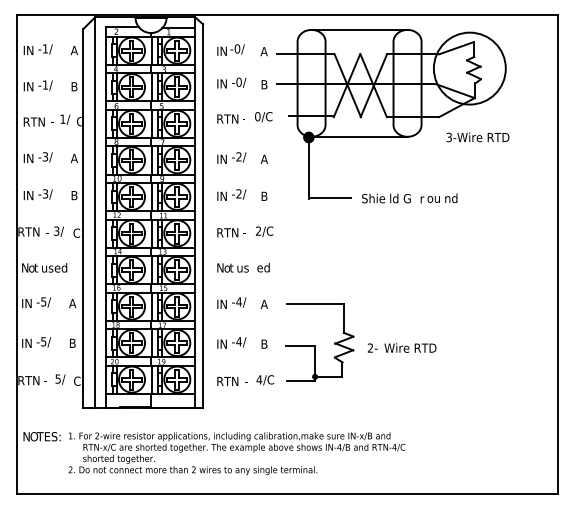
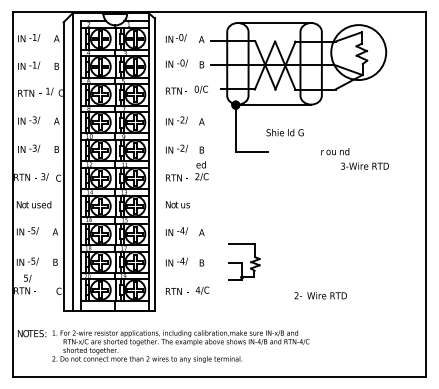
text: (477, 137) -> (364, 166), moved
text: (386, 198) -> (285, 132), moved
text: (263, 267) -> (201, 164), moved
part: (319, 342) -> (243, 261), size x0.6
text: (401, 347) -> (320, 295), moved
text: (60, 379) -> (27, 278), moved

